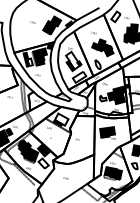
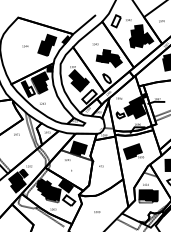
fill: (73, 60) -> (78, 79), added
fill: (61, 119) -> (78, 147), added

